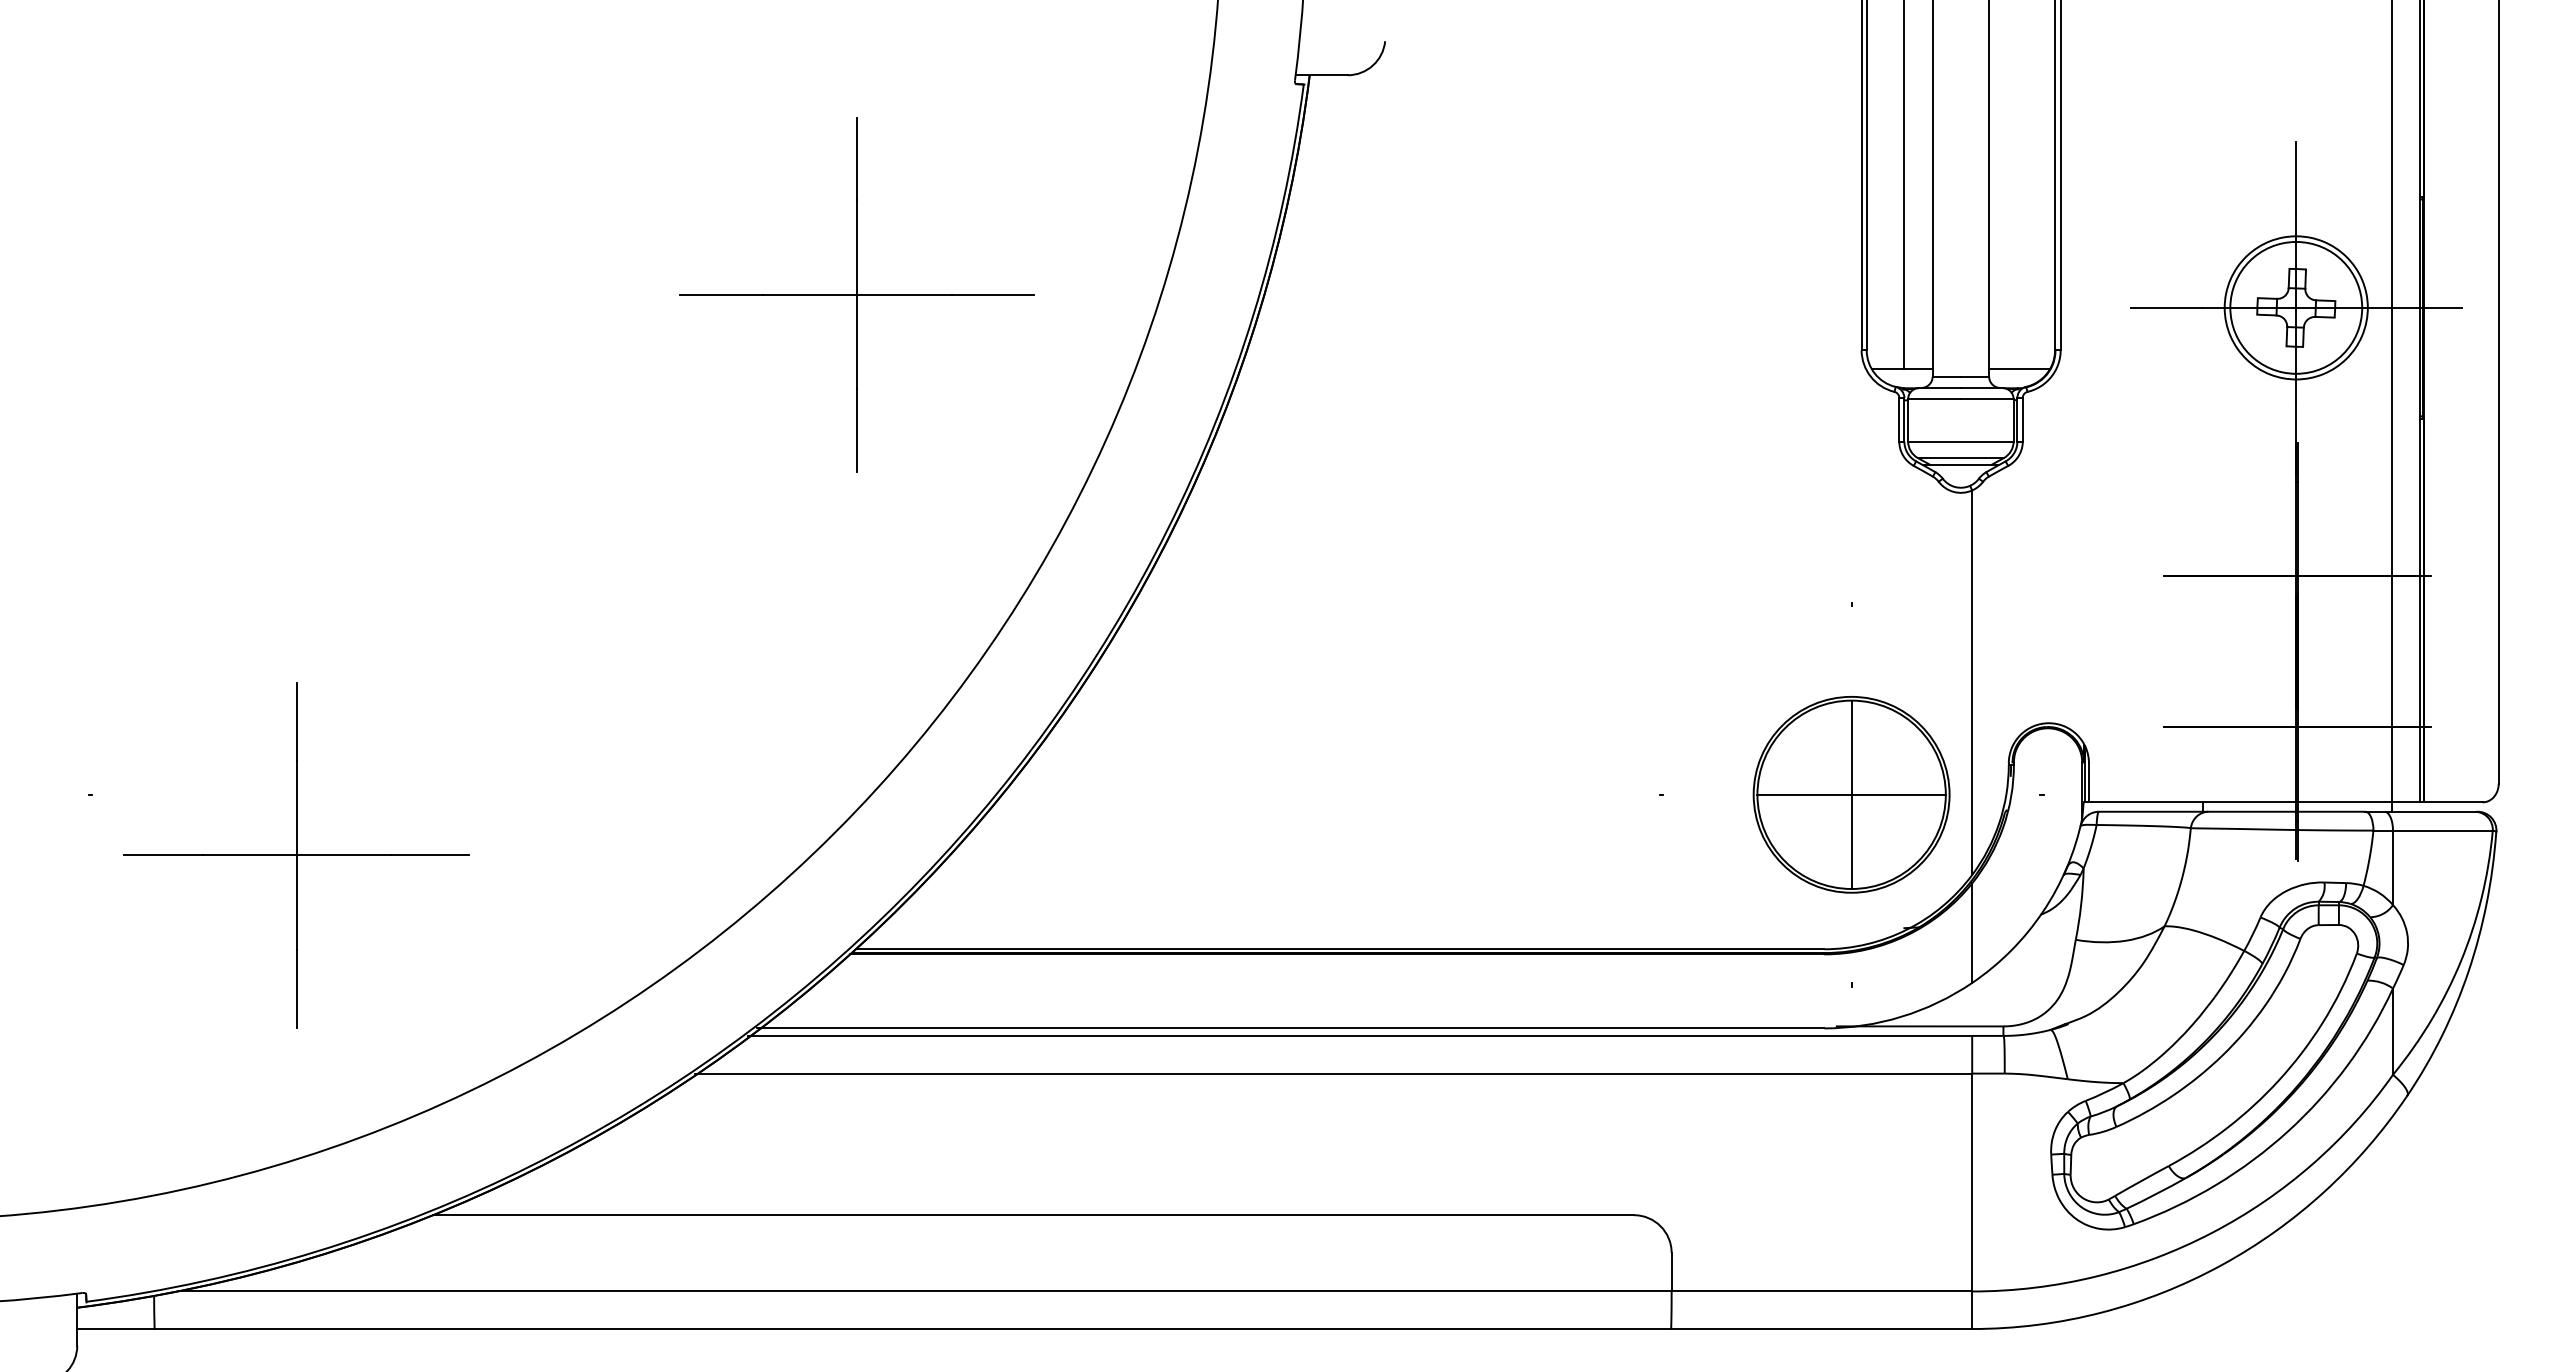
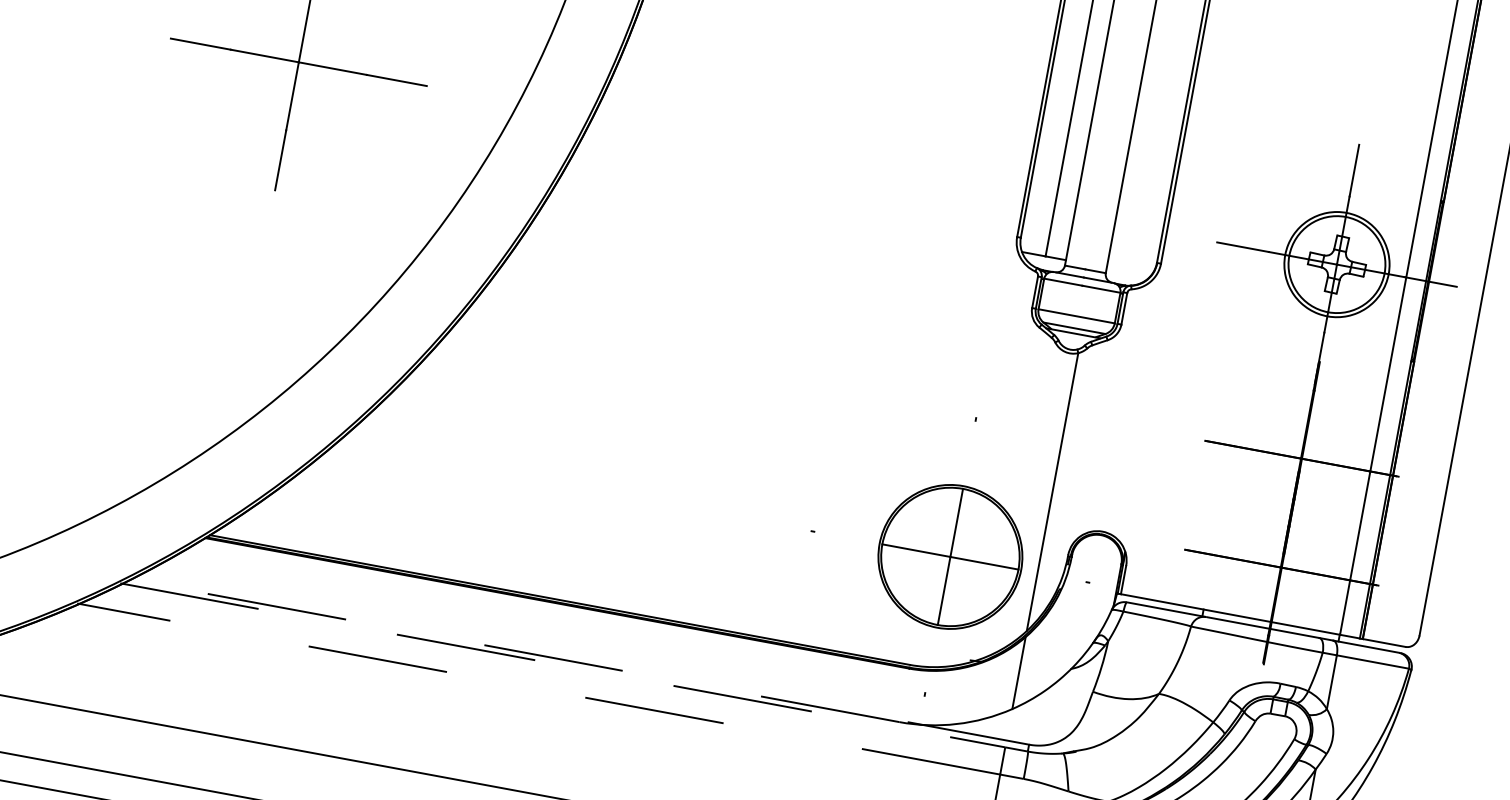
line: (2019, 369) -> (1128, 272), removed
line: (1290, 1028) -> (513, 650), solid -> dashed
line: (1360, 1035) -> (563, 665), solid -> dashed
line: (1333, 1073) -> (538, 688), solid -> dashed

